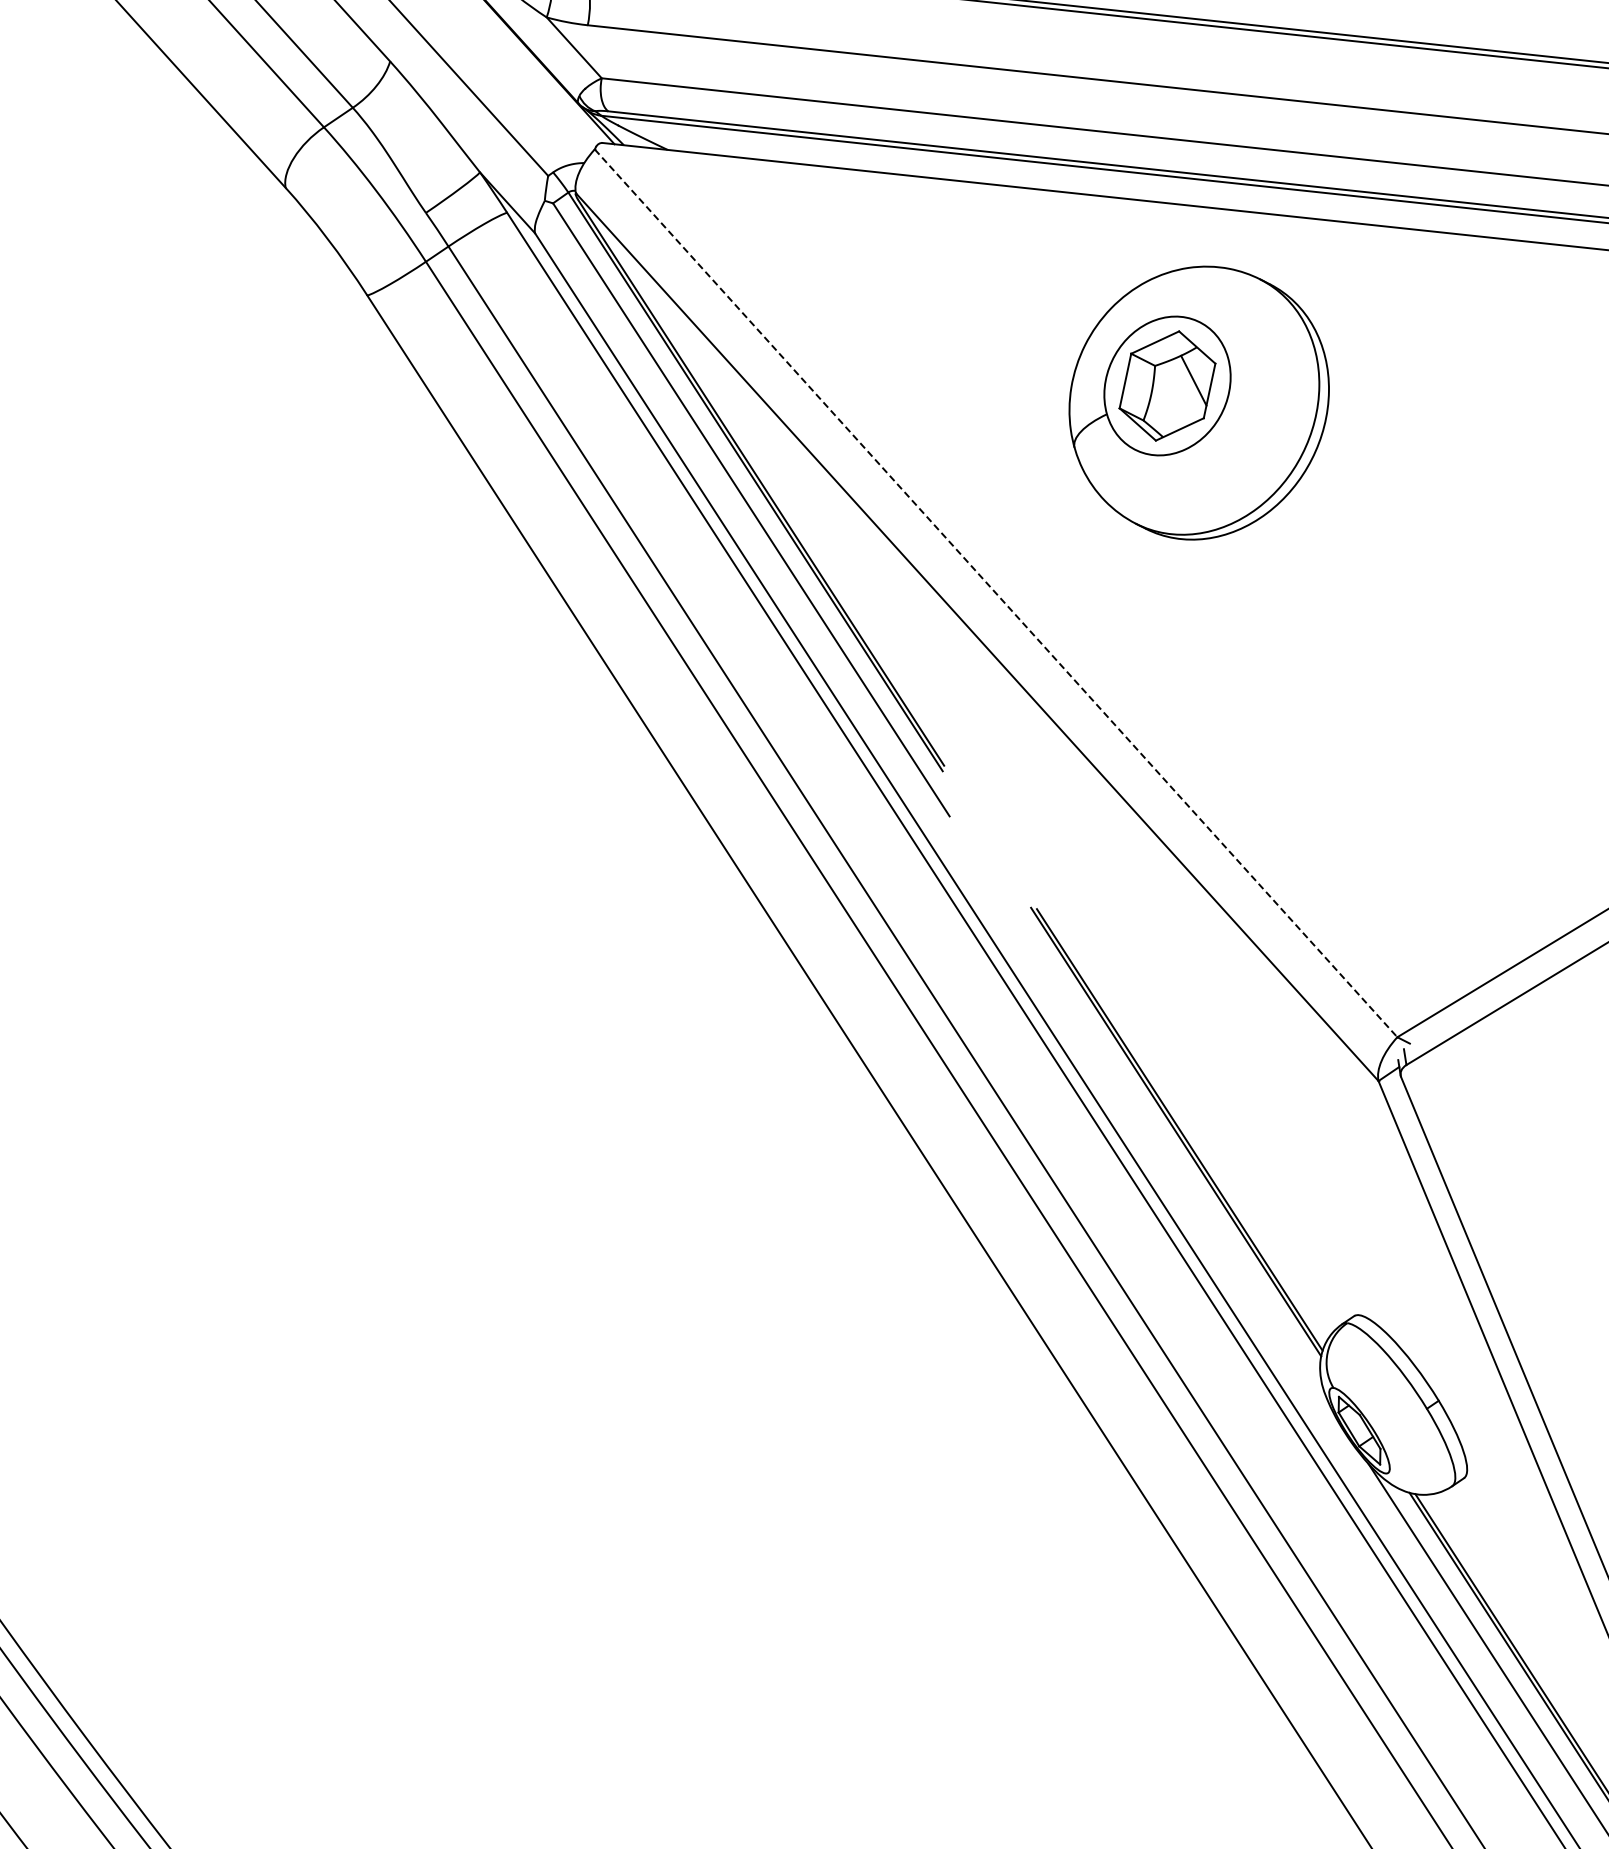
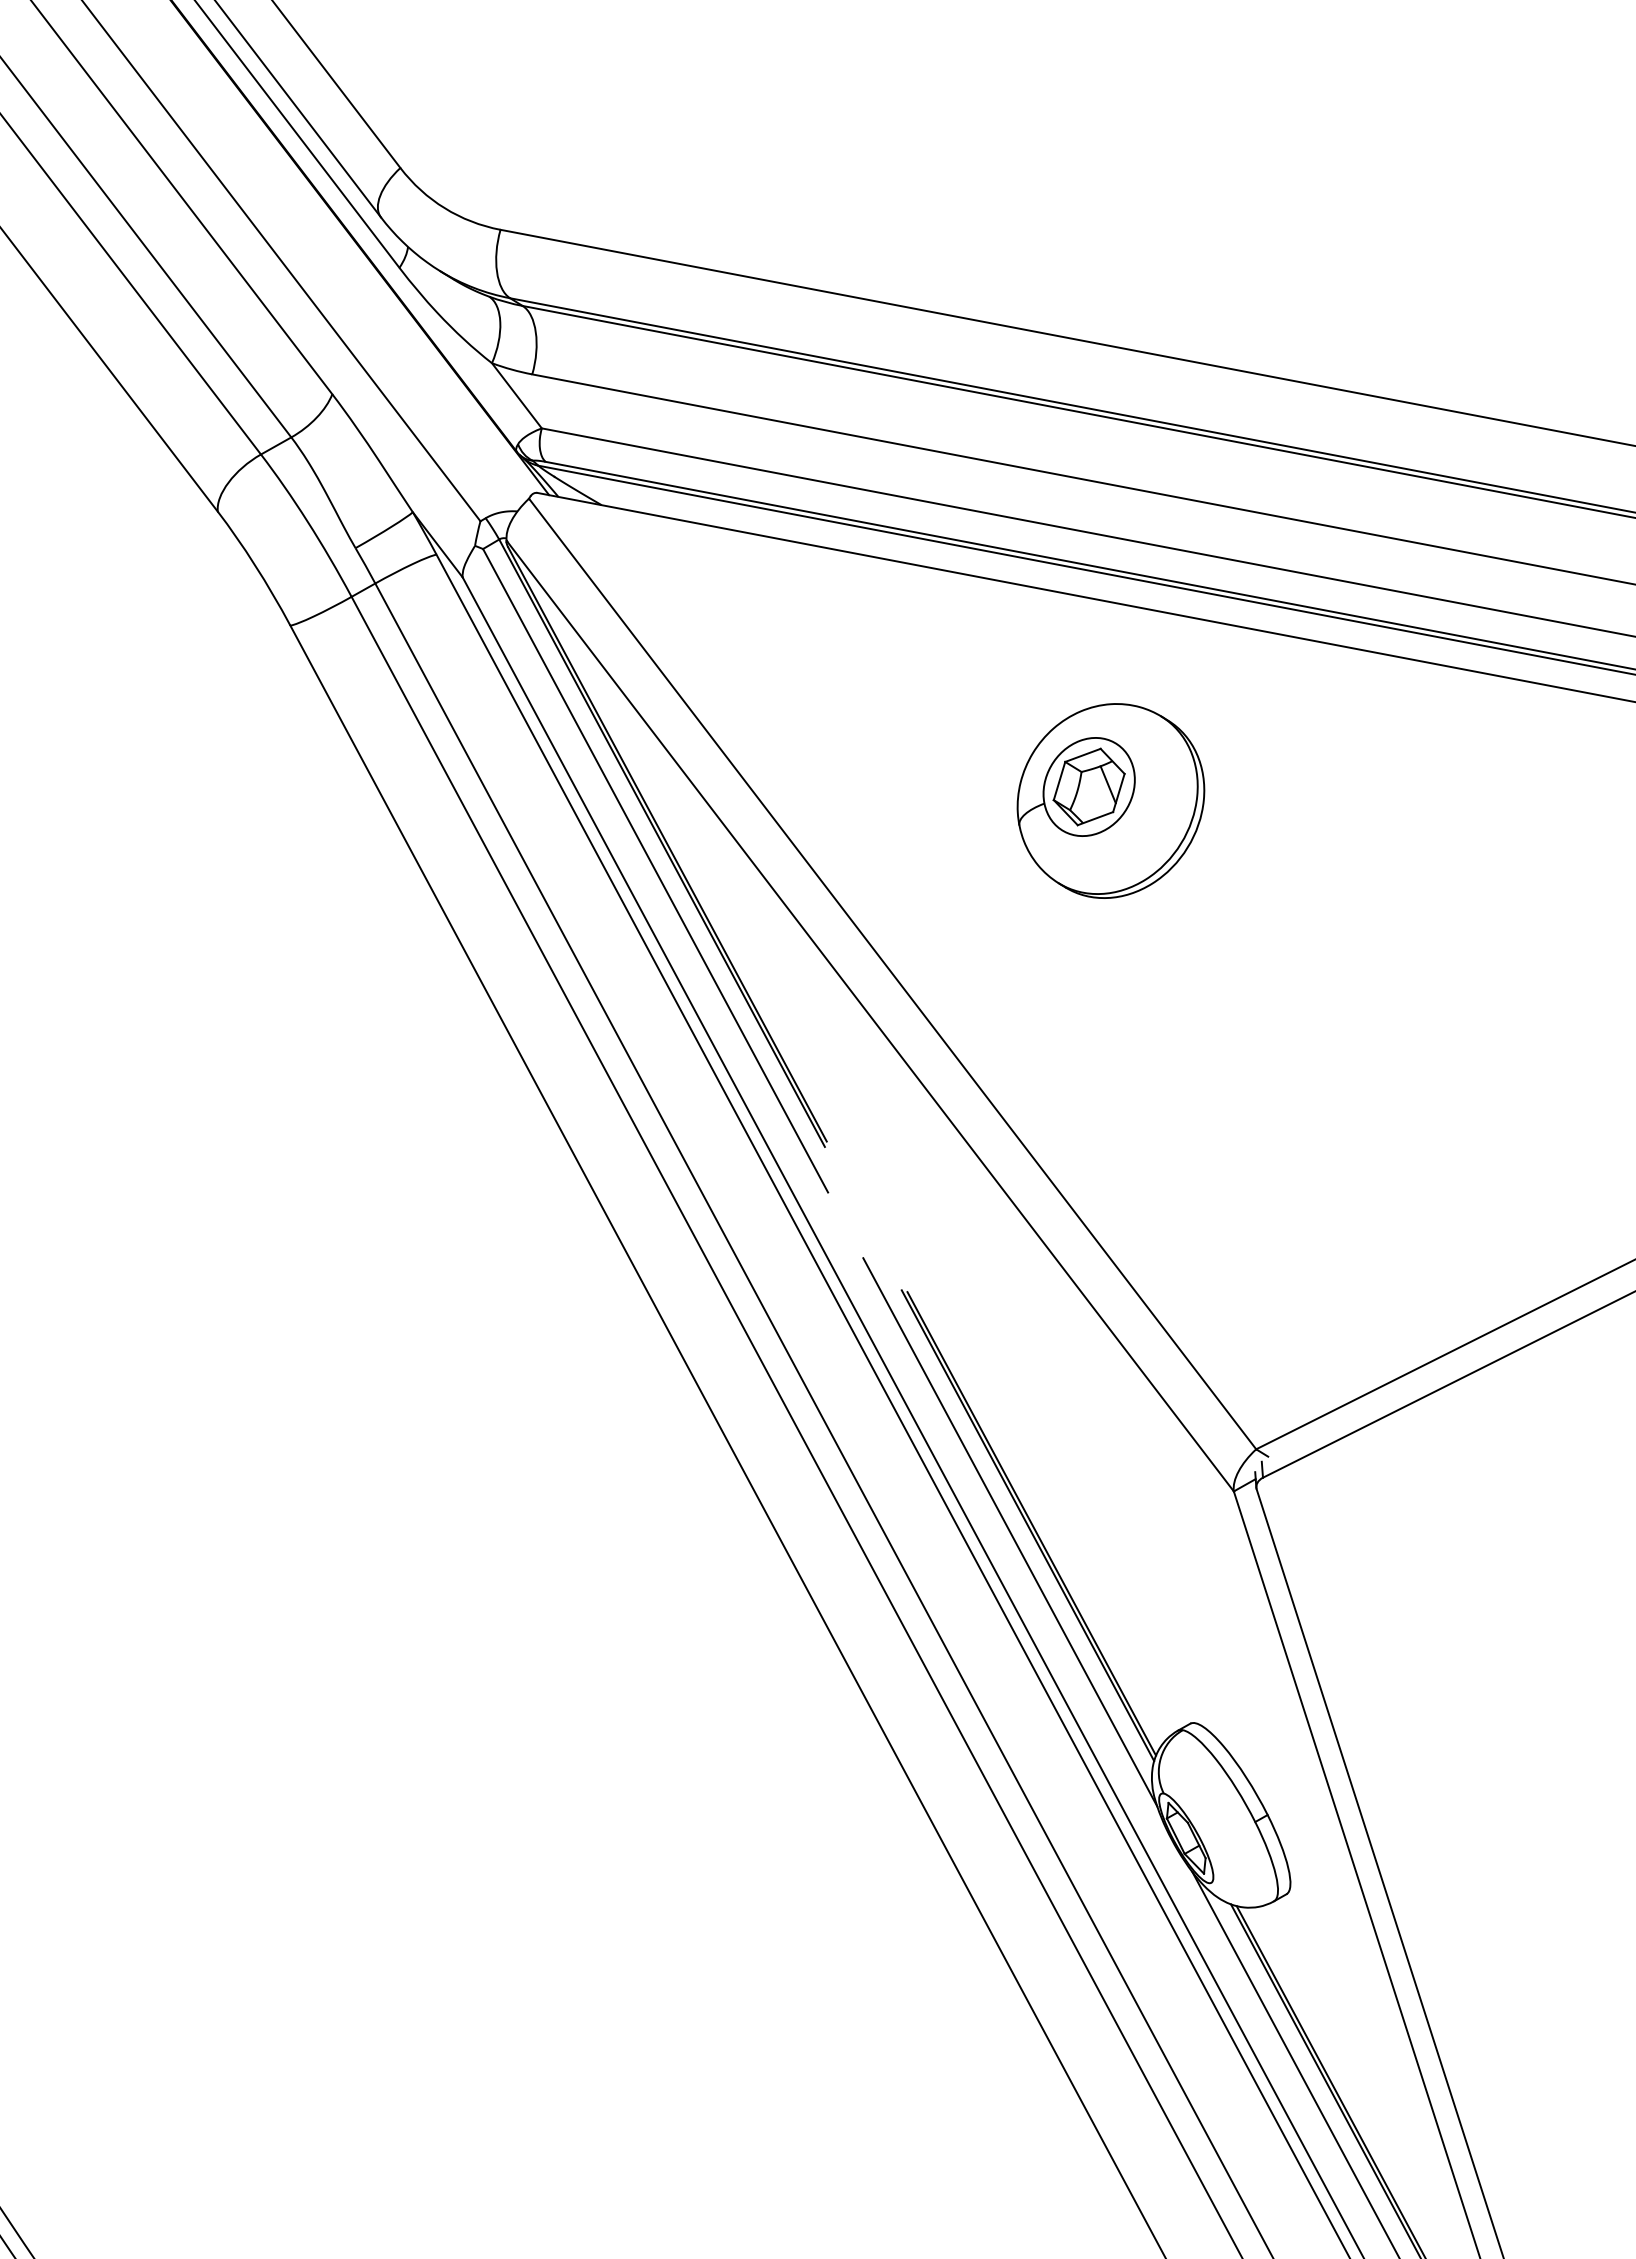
part: (1198, 402) -> (1110, 800), size x0.71
line: (995, 593) -> (892, 974), dashed -> solid
line: (1159, 1140) -> (1010, 1532), added

